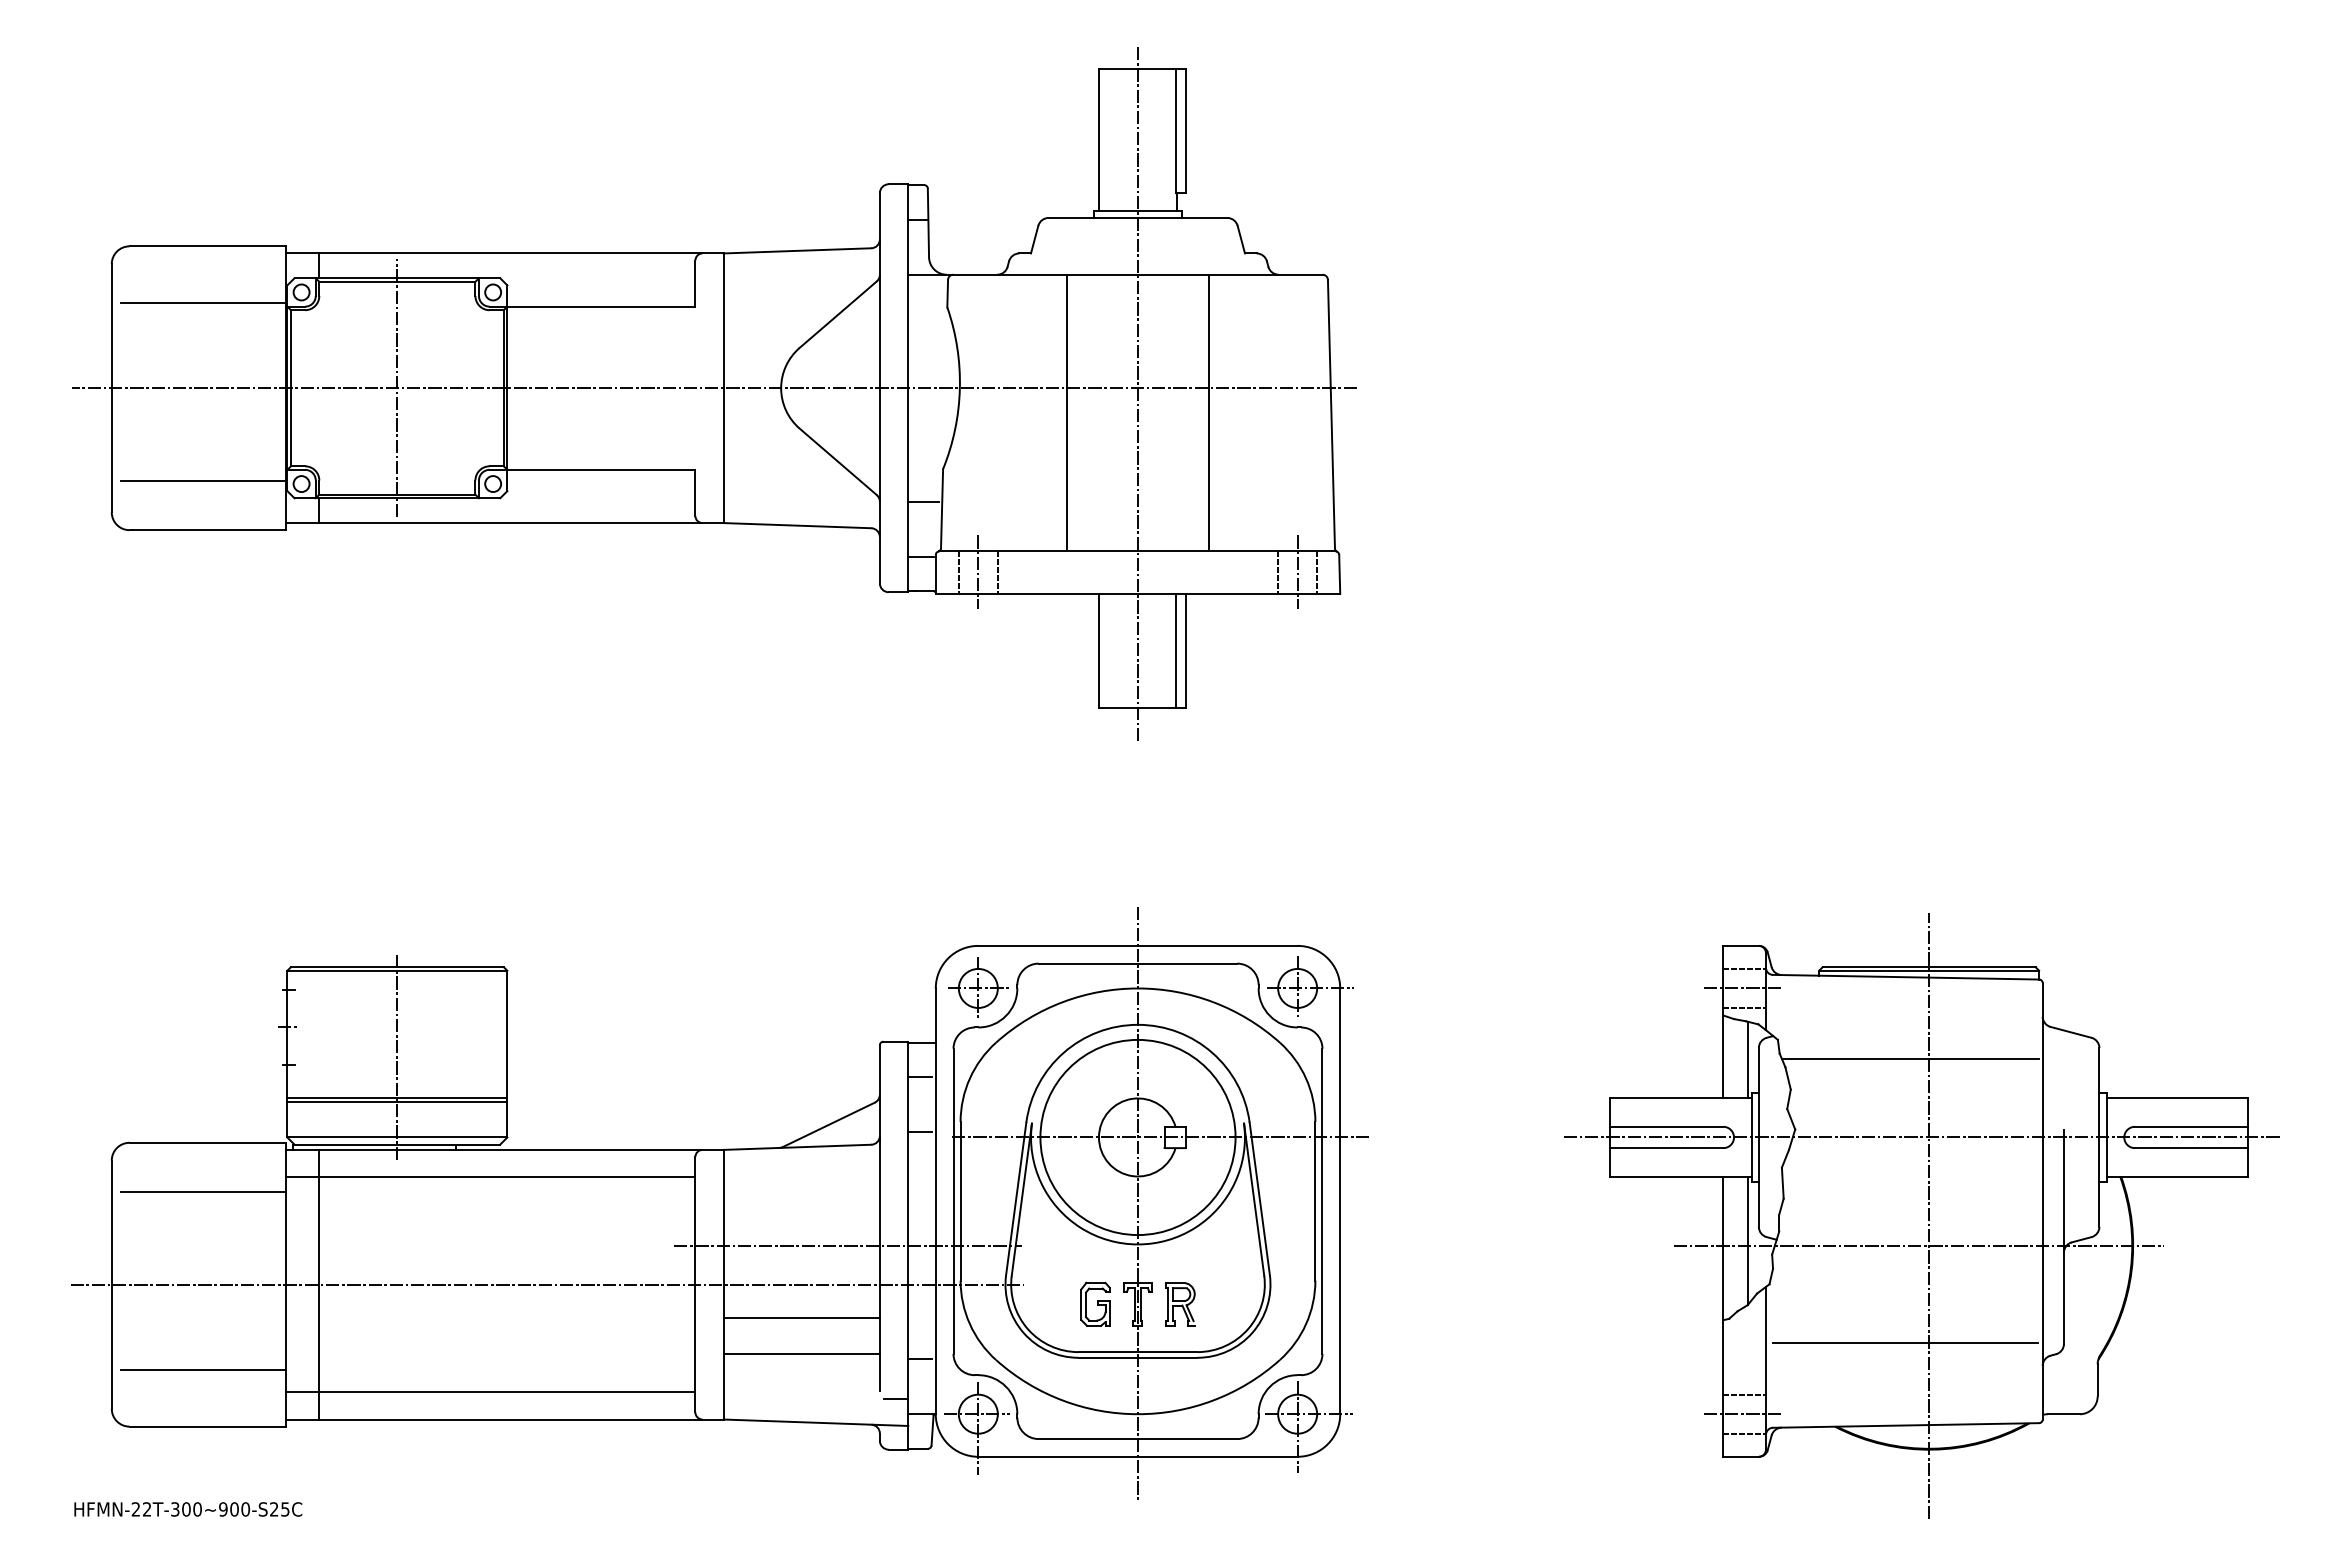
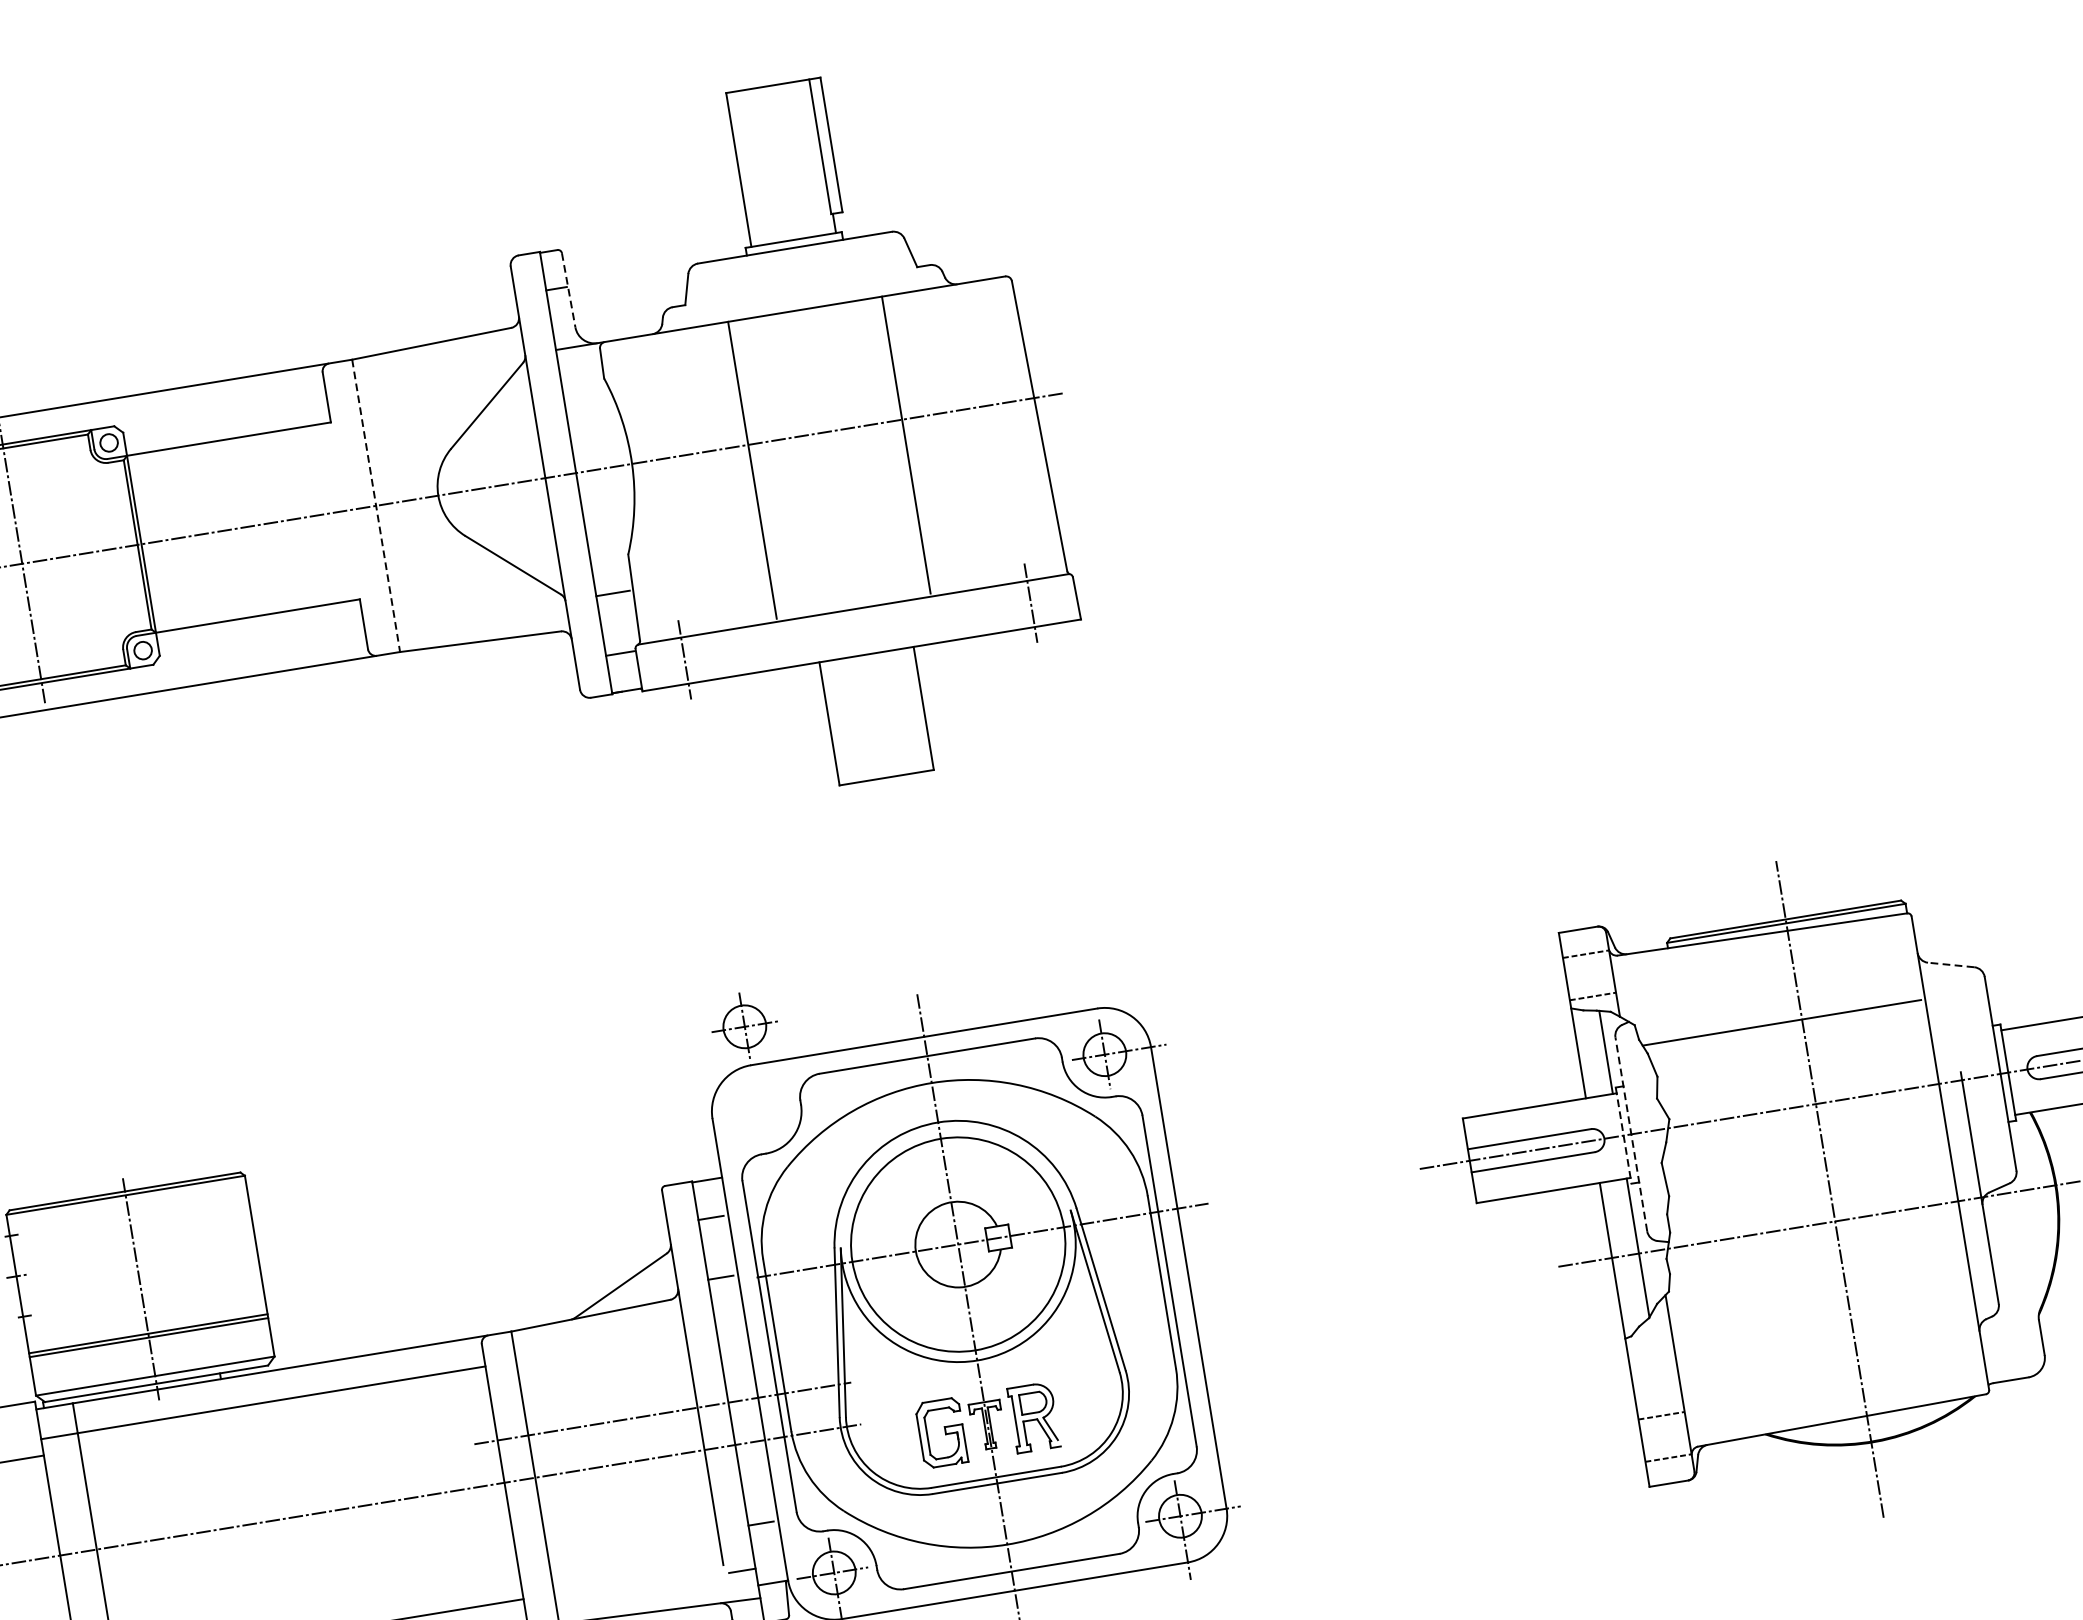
line: (928, 223) -> (568, 290), solid -> dashed
line: (723, 388) -> (375, 506), solid -> dashed
line: (1138, 394) -> (826, 438), removed
line: (958, 572) -> (663, 663), removed
line: (997, 572) -> (705, 657), removed
line: (1278, 572) -> (1010, 607), removed
line: (1317, 572) -> (1052, 600), removed
line: (1175, 650) -> (912, 709), removed
part: (978, 987) -> (744, 1025), moved
line: (1743, 988) -> (1588, 975), removed
line: (2070, 1032) -> (1950, 965), solid -> dashed
line: (1758, 1136) -> (1630, 1133), solid -> dashed
line: (1751, 1137) -> (1623, 1135), solid -> dashed
part: (1095, 1303) -> (941, 1432), size x1.4
part: (1180, 1304) -> (1033, 1418), size x1.4
line: (801, 1318) -> (625, 1500), removed
line: (1904, 1343) -> (1825, 1331), removed
line: (801, 1354) -> (631, 1539), removed
line: (1743, 1414) -> (1663, 1437), removed

